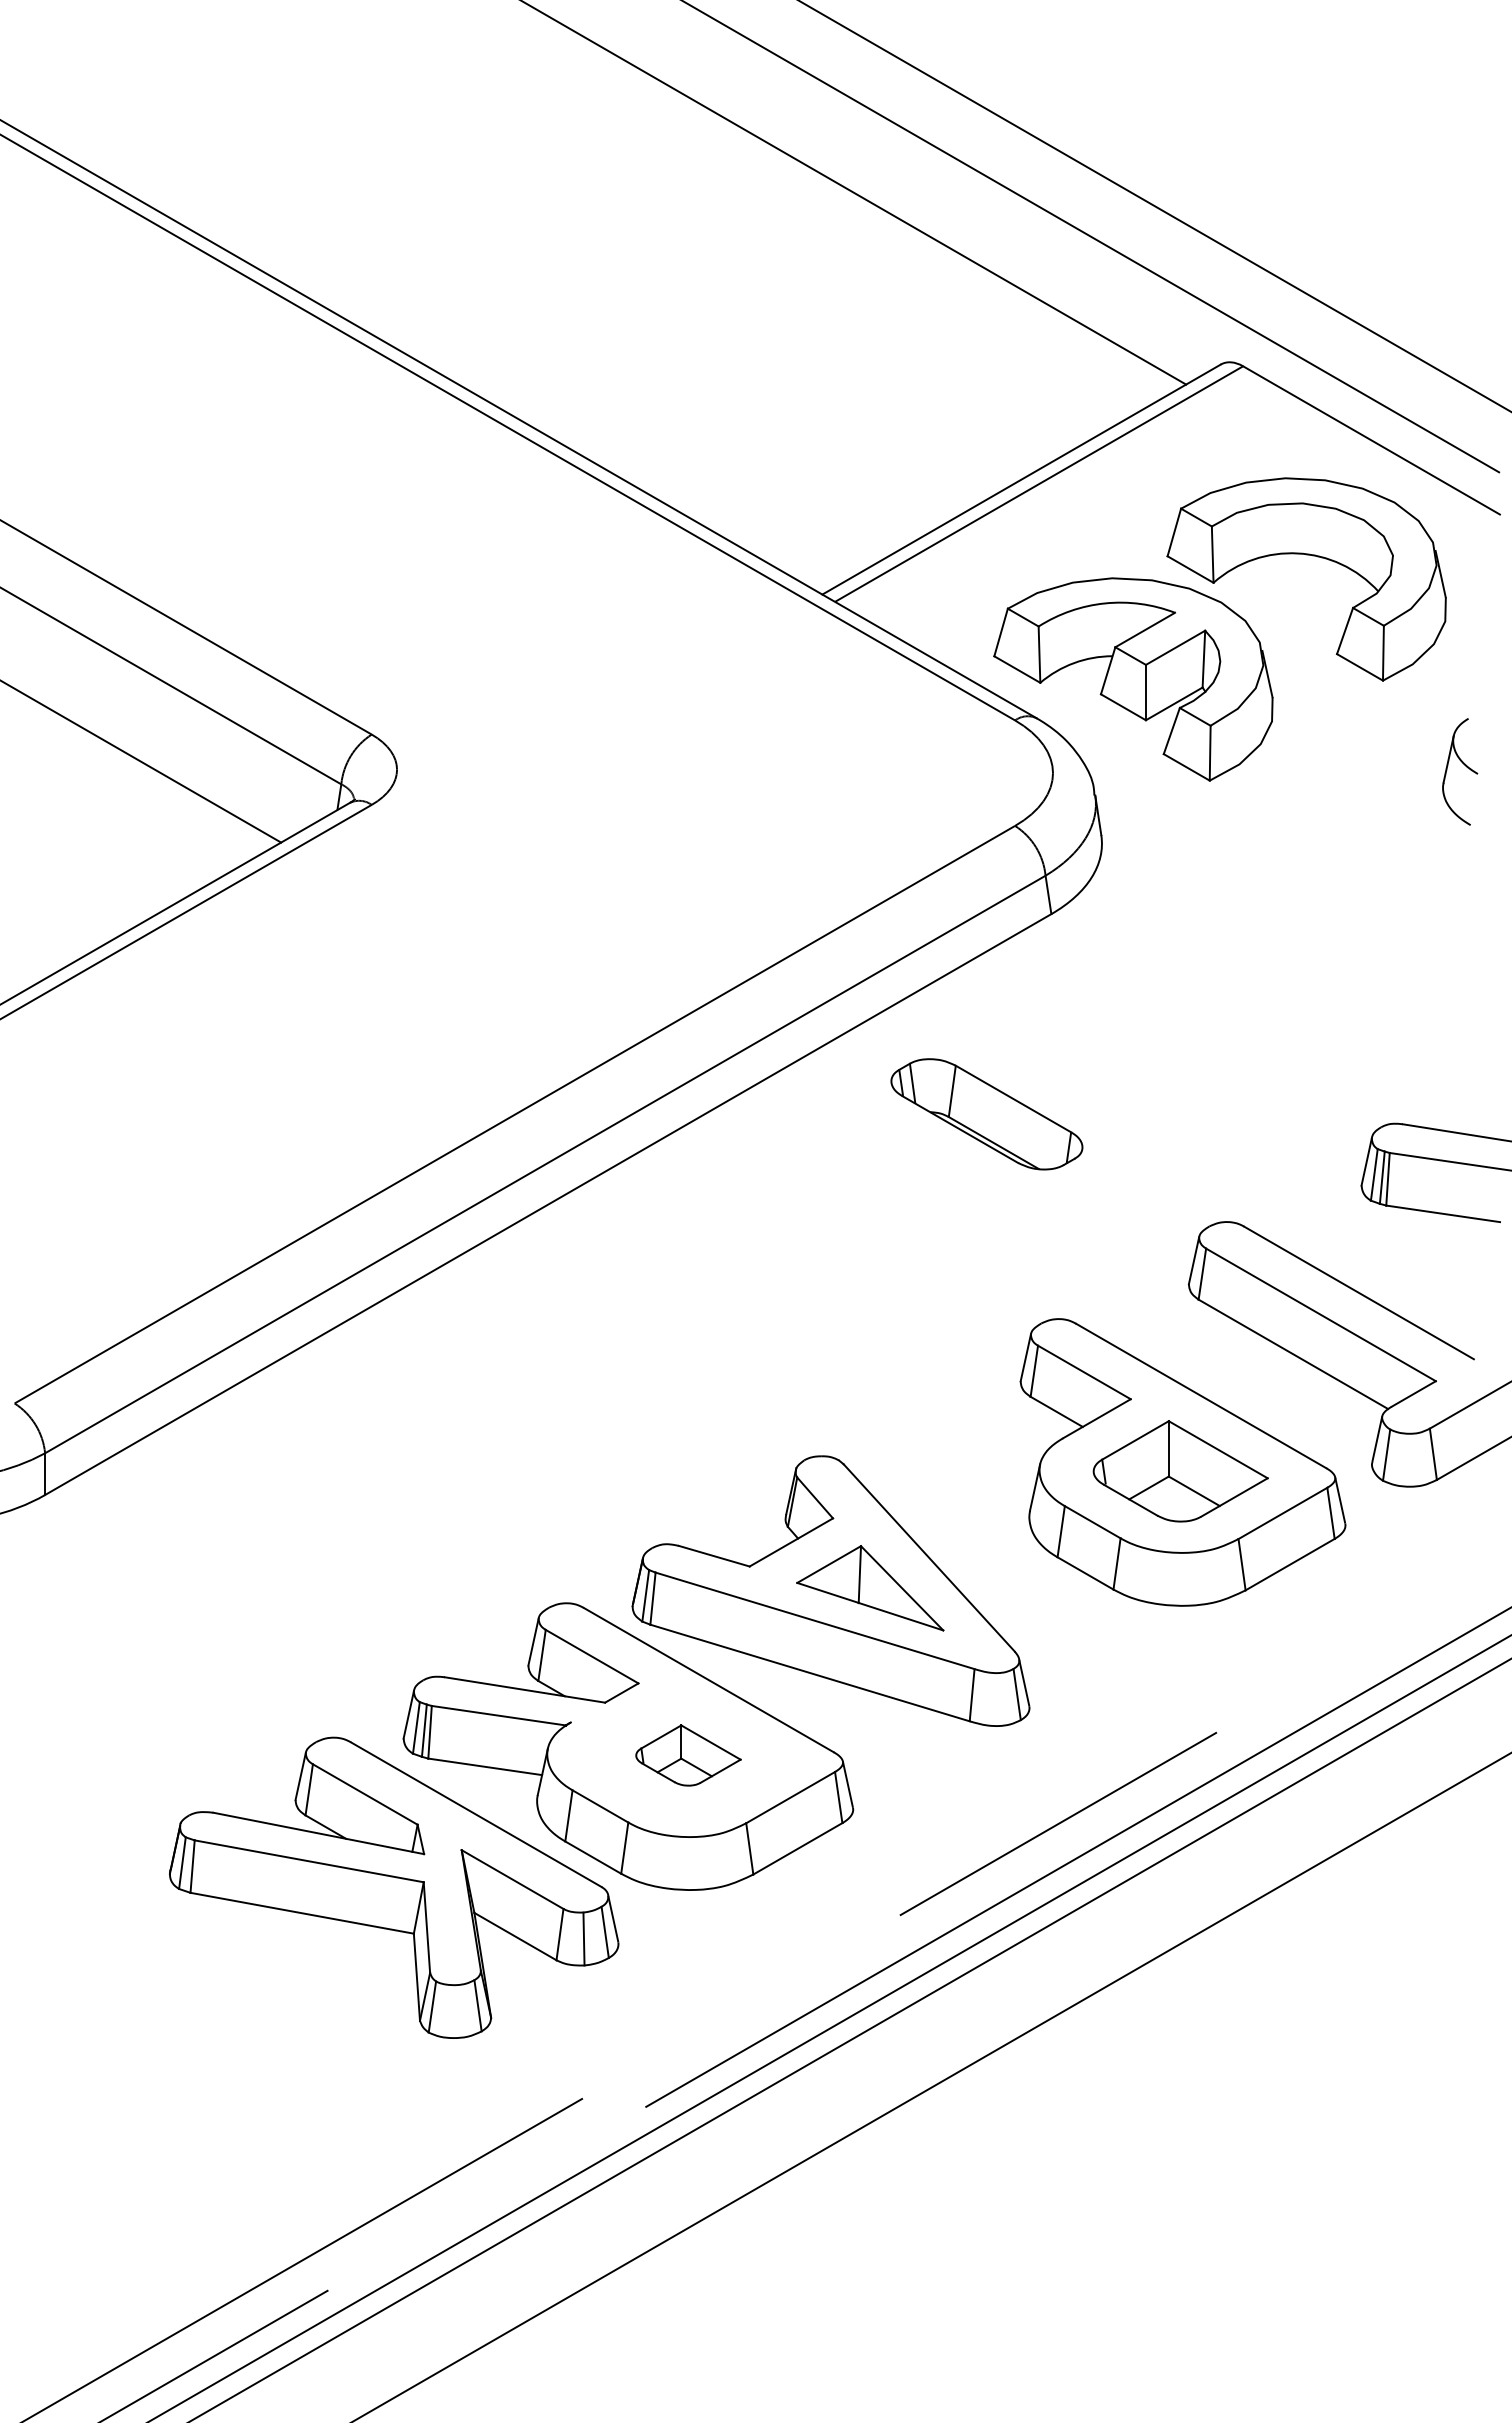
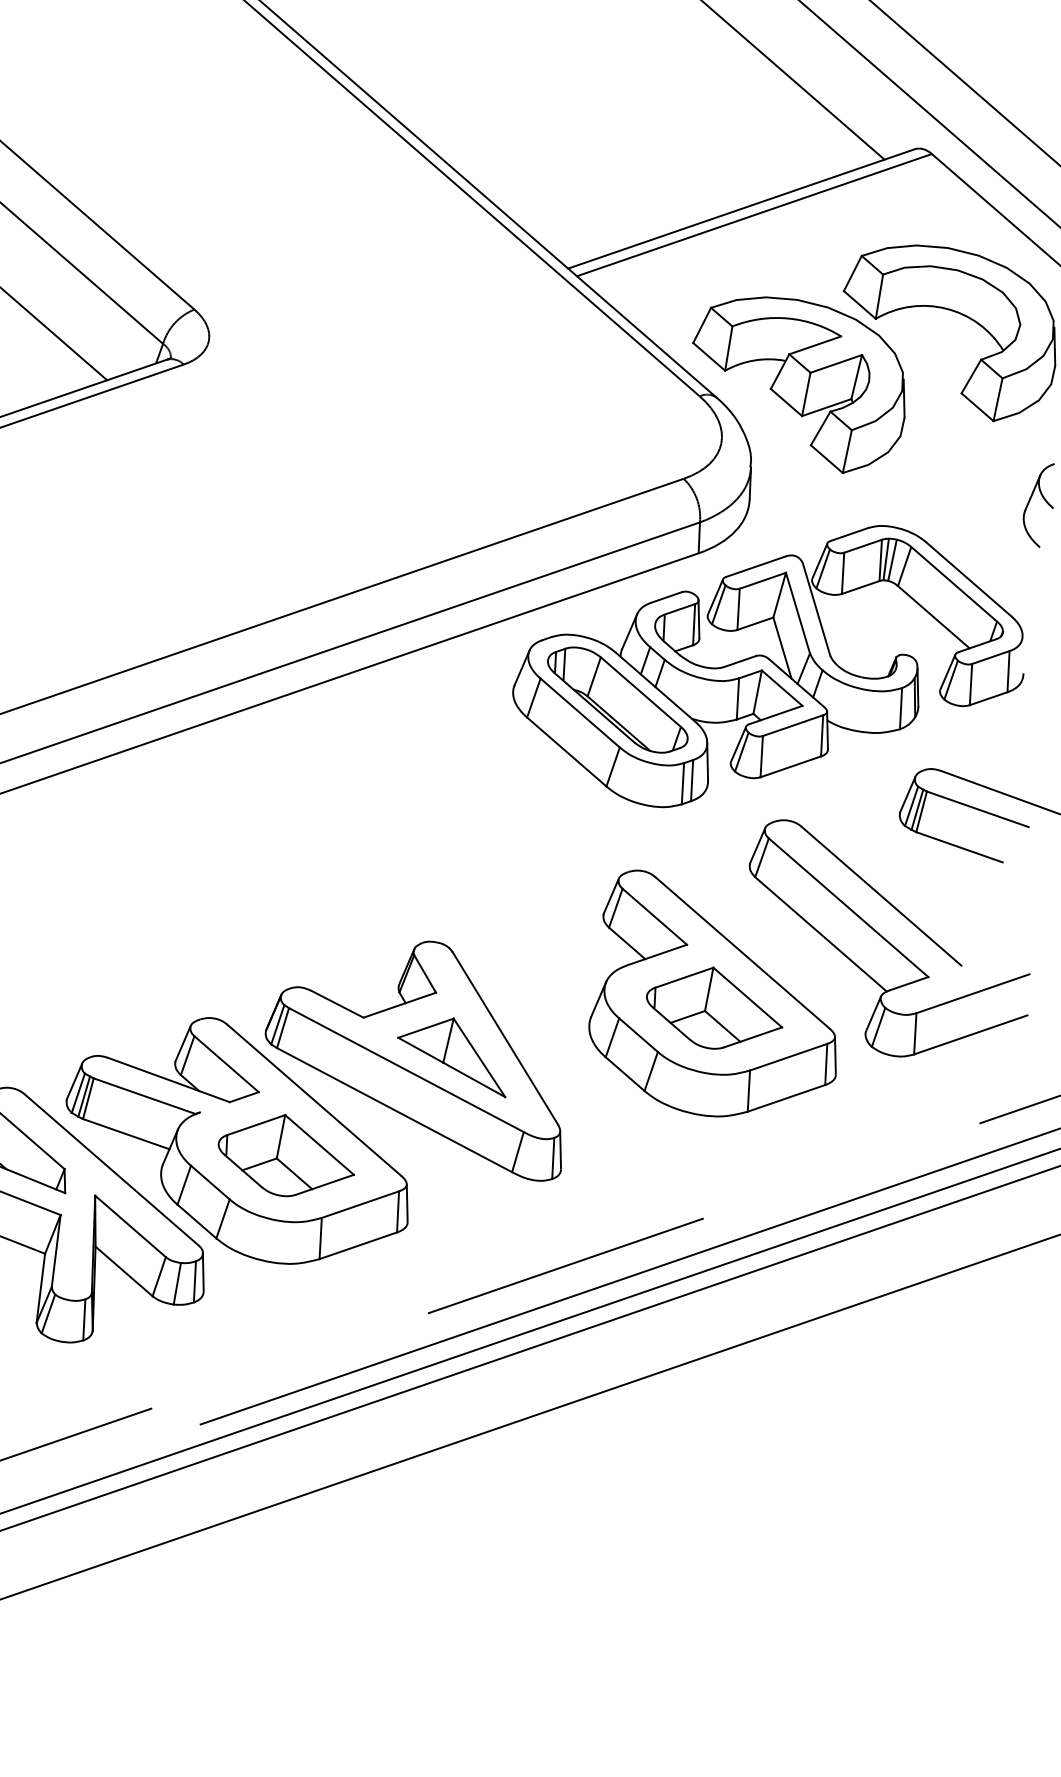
part: (1167, 1035) -> (771, 665), added
part: (688, 1755) -> (286, 1156), size x1.67

